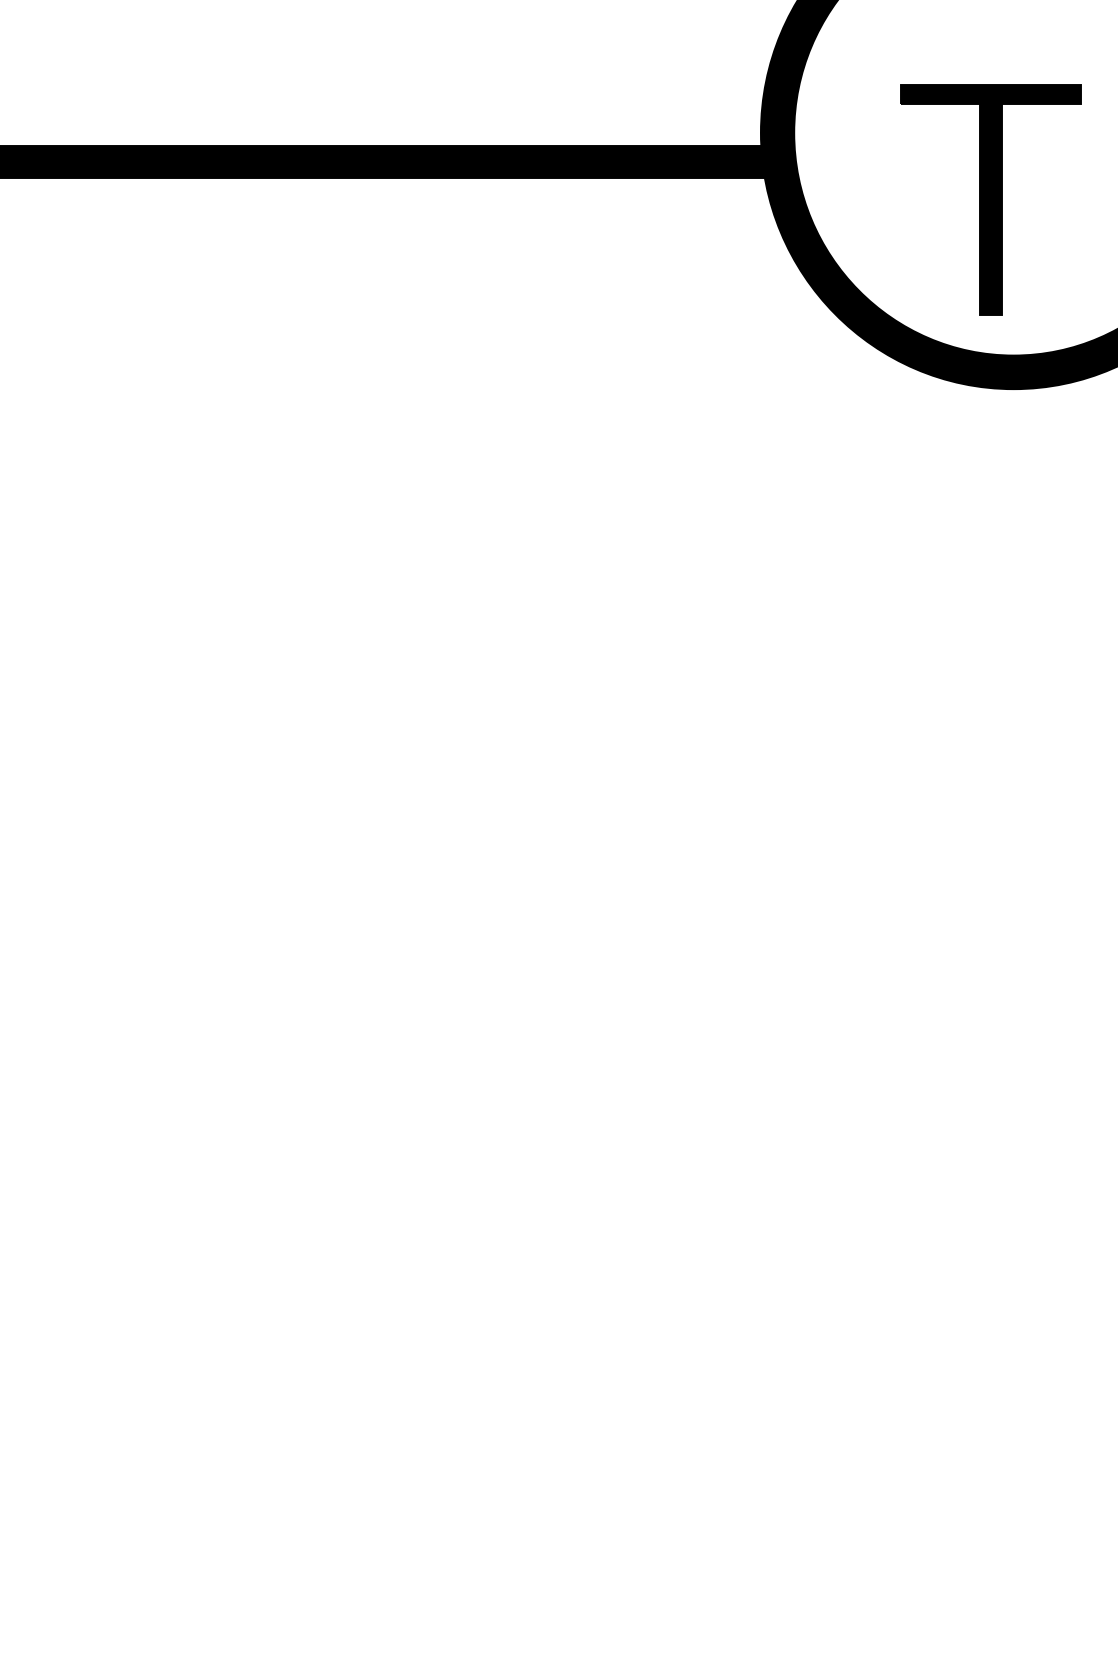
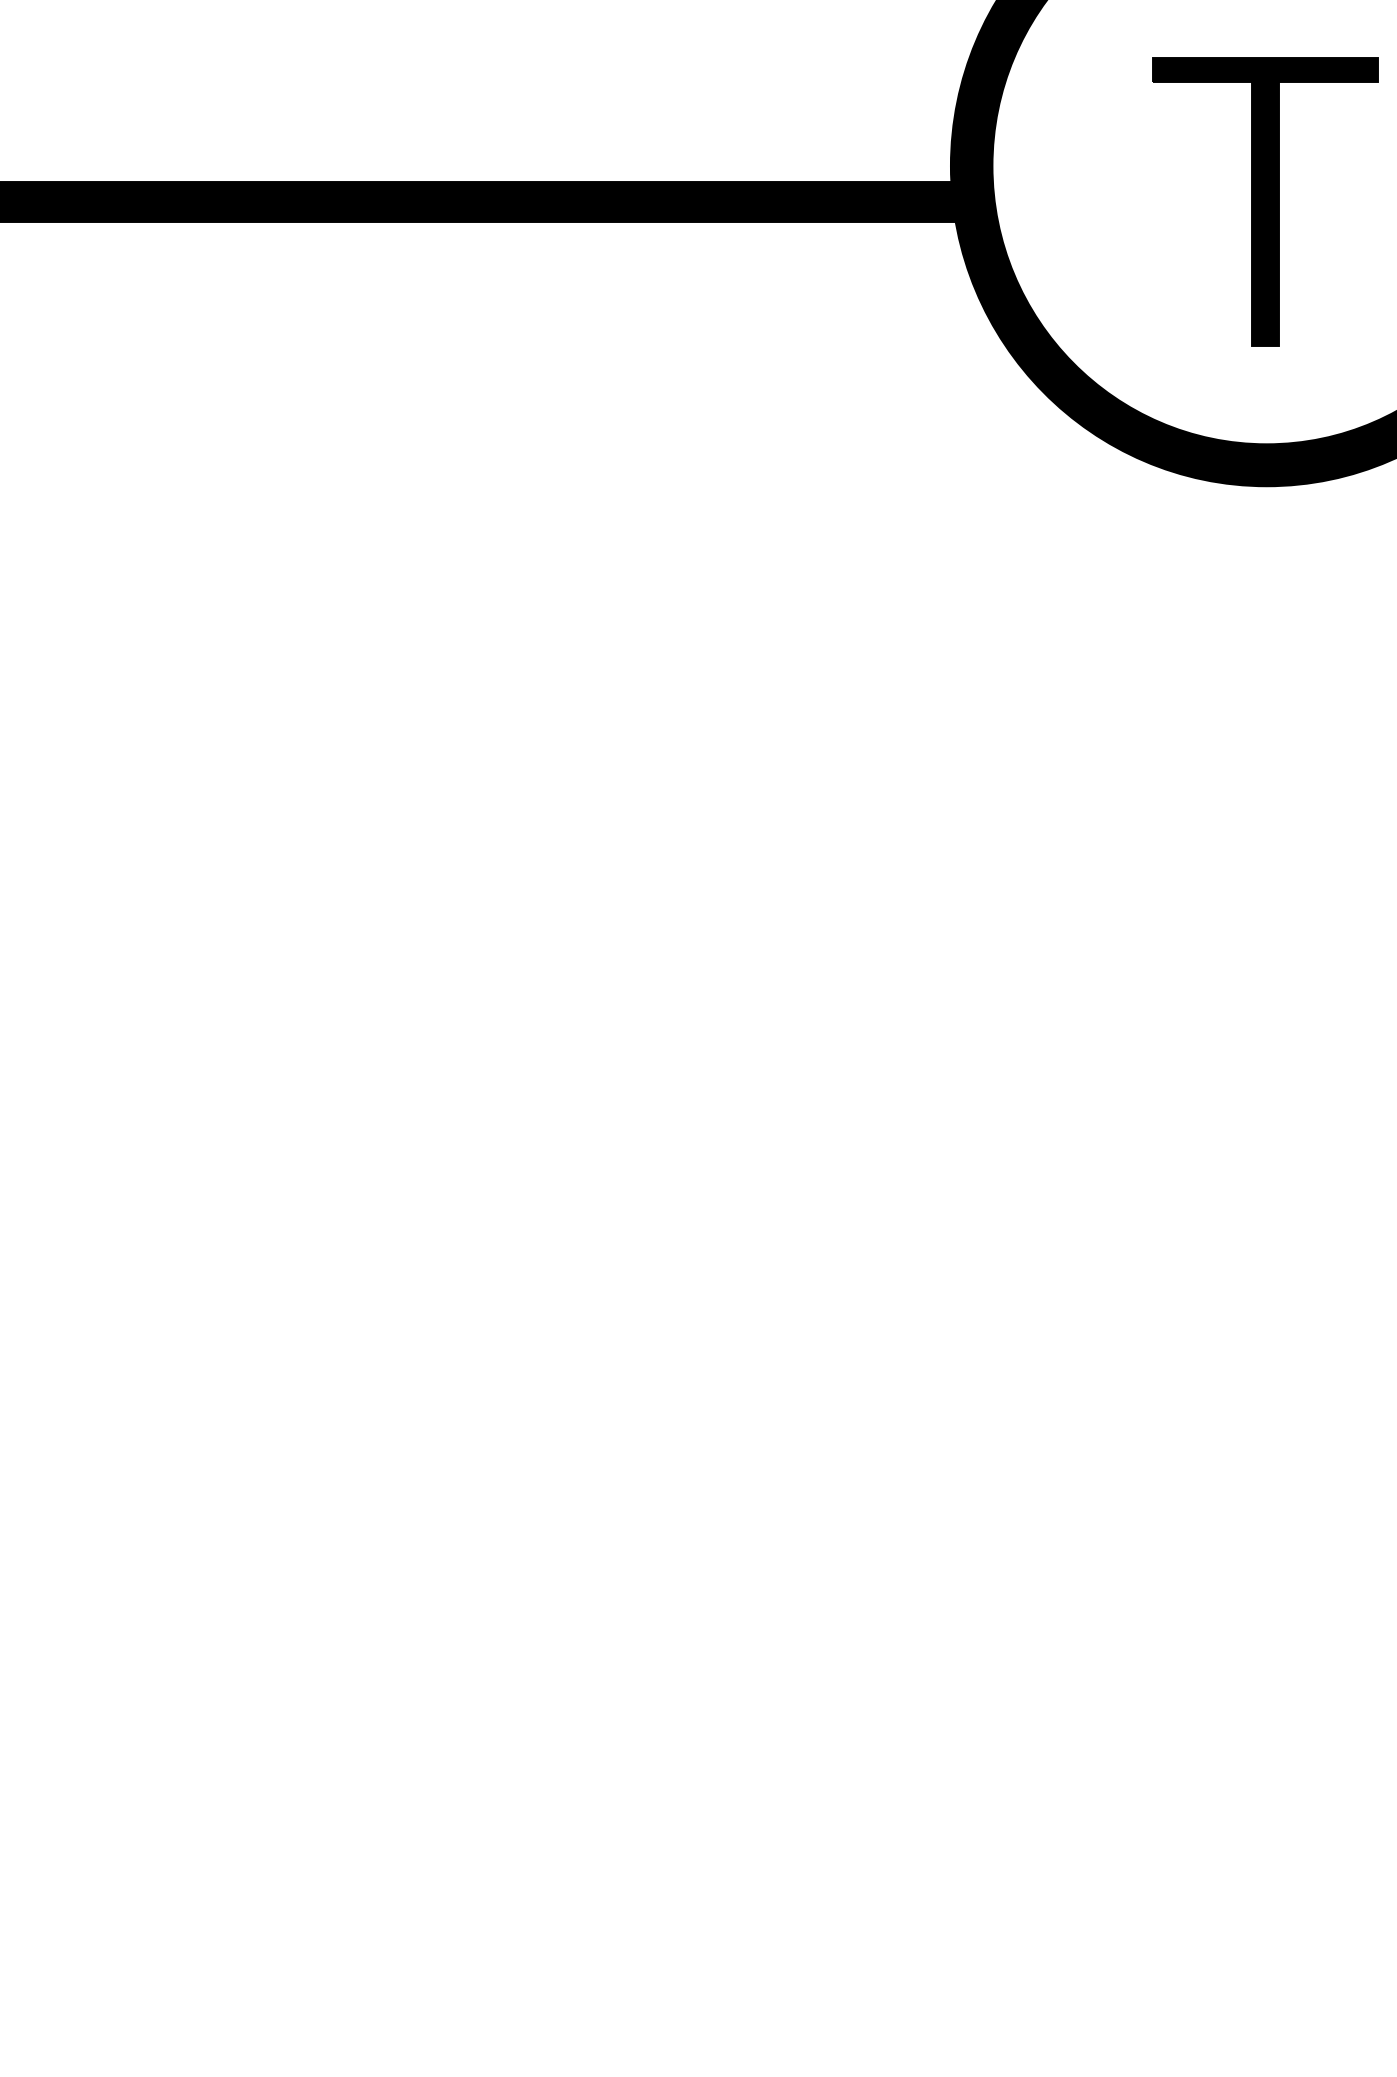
part: (991, 199) -> (1265, 201), moved

